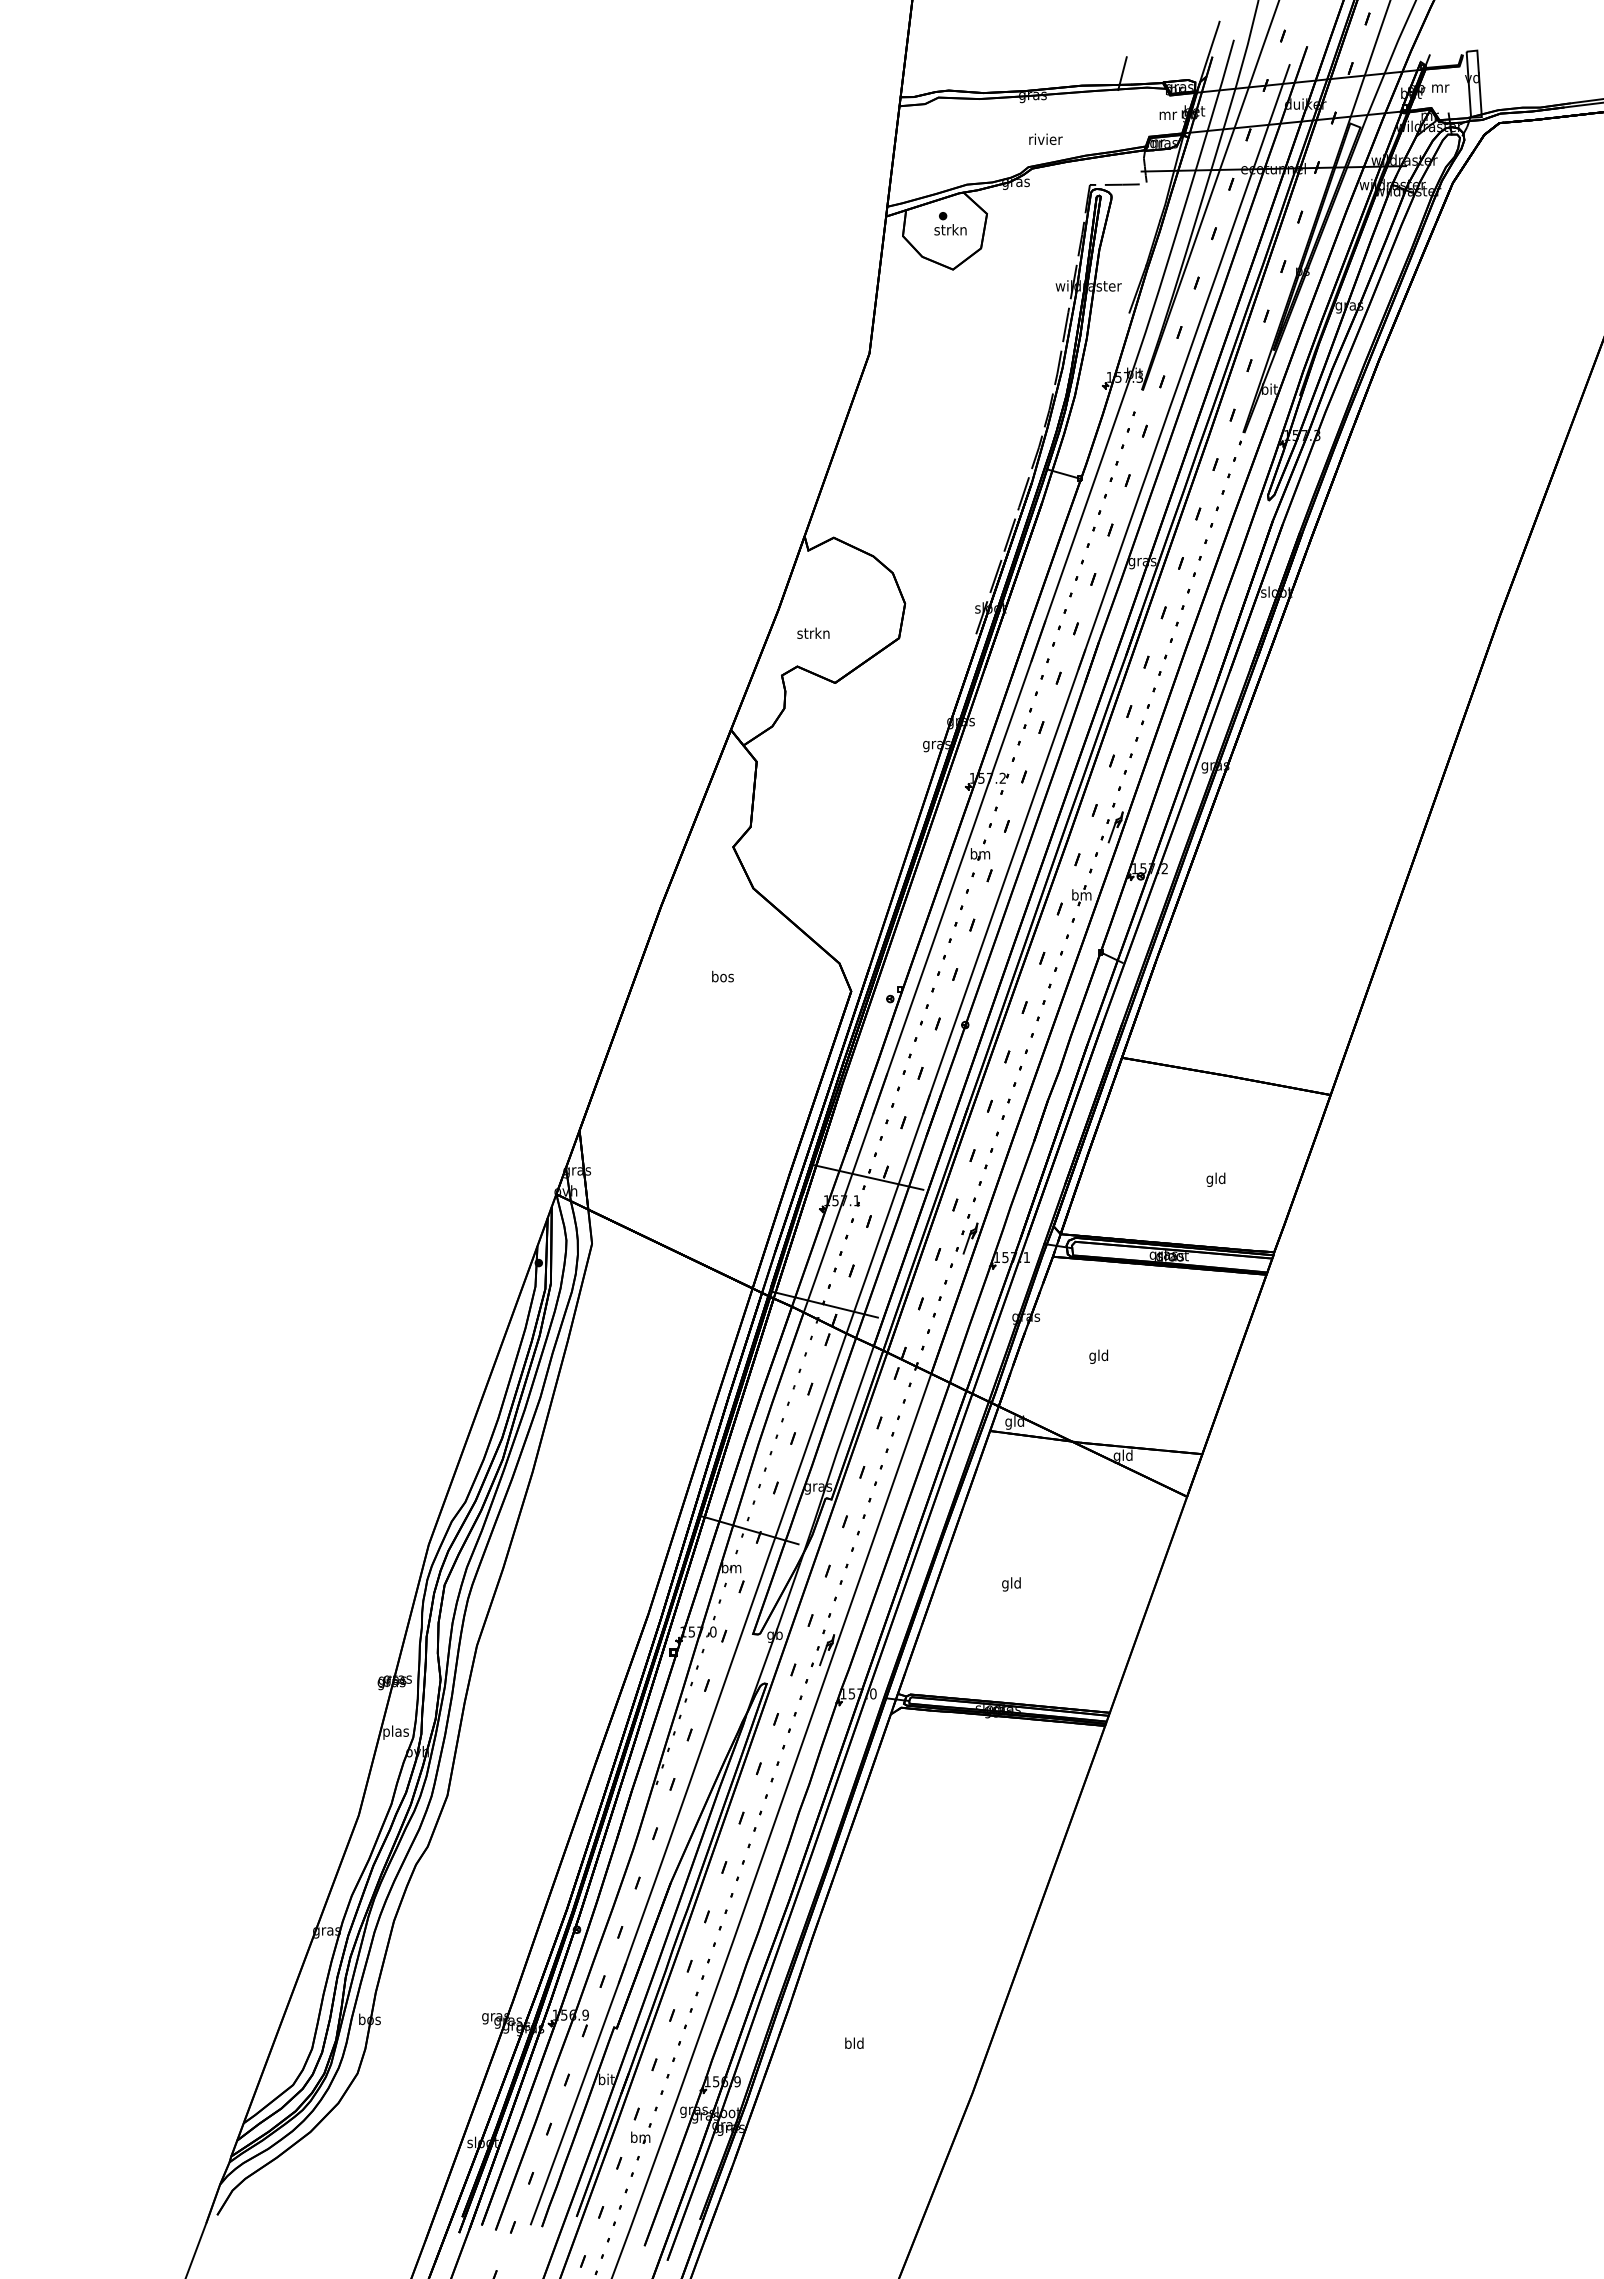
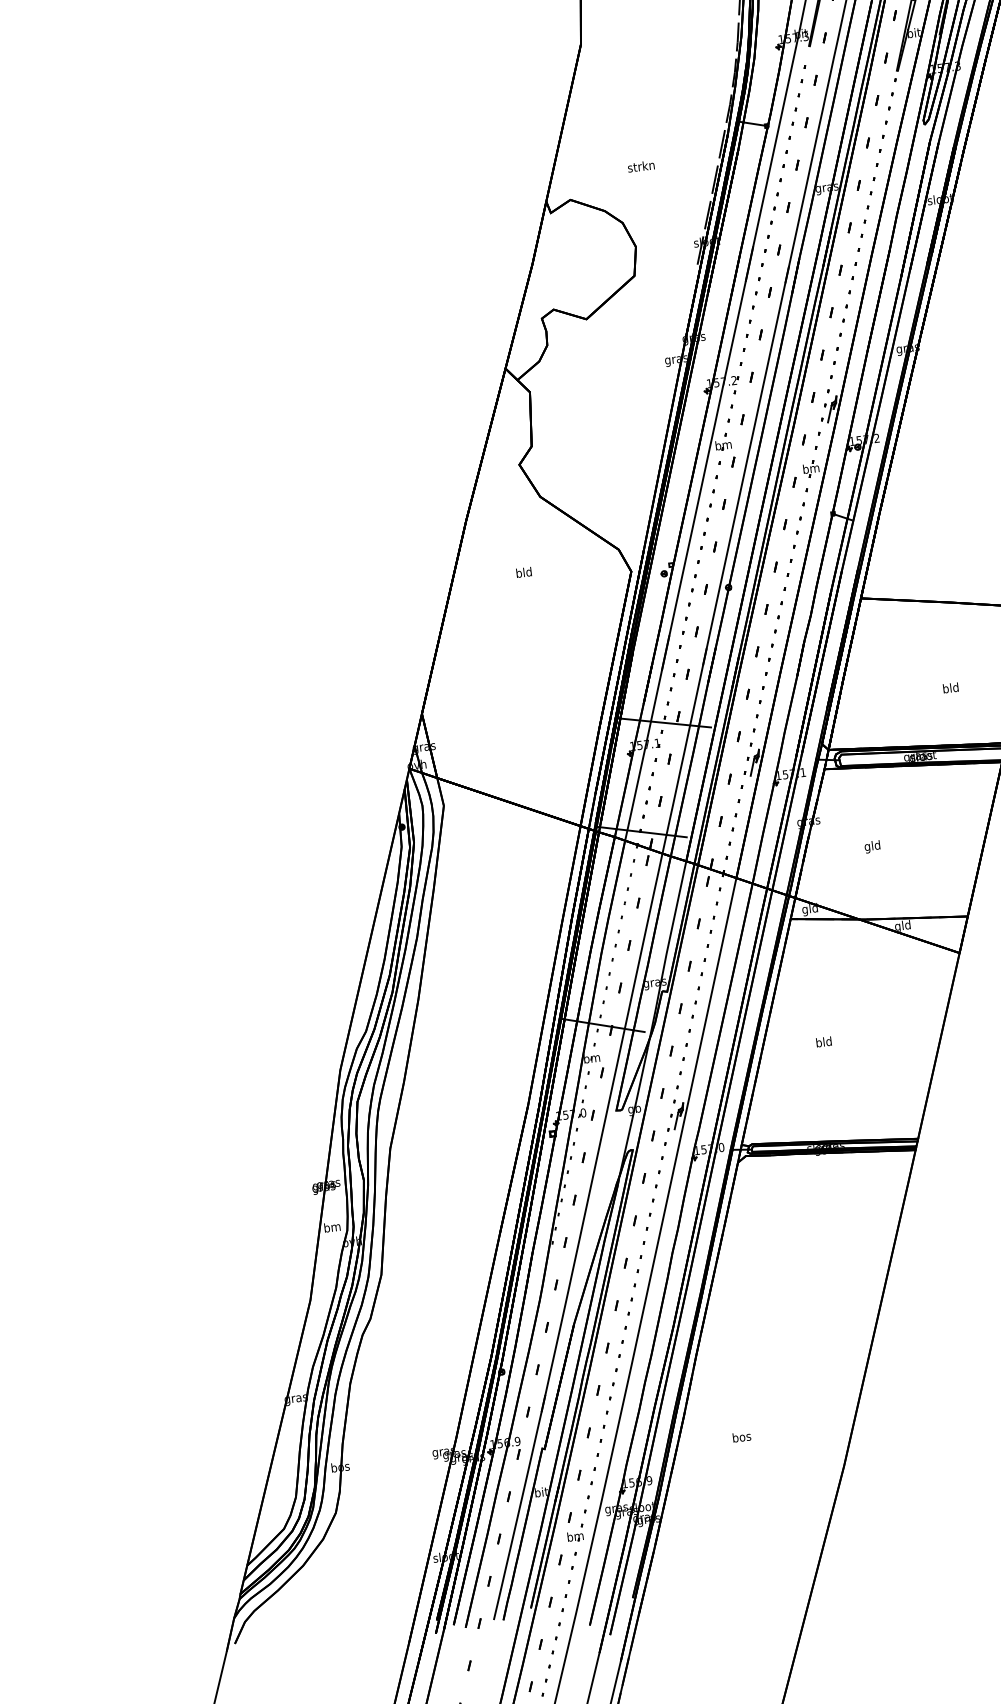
text: (813, 632) -> (641, 165), moved
text: (722, 976) -> (523, 572), bos -> bld
text: (1209, 1179) -> (945, 689), gld -> bld
text: (1005, 1584) -> (819, 1043), gld -> bld
text: (395, 1732) -> (332, 1228), plas -> bm
text: (854, 2042) -> (741, 1436), bld -> bos

